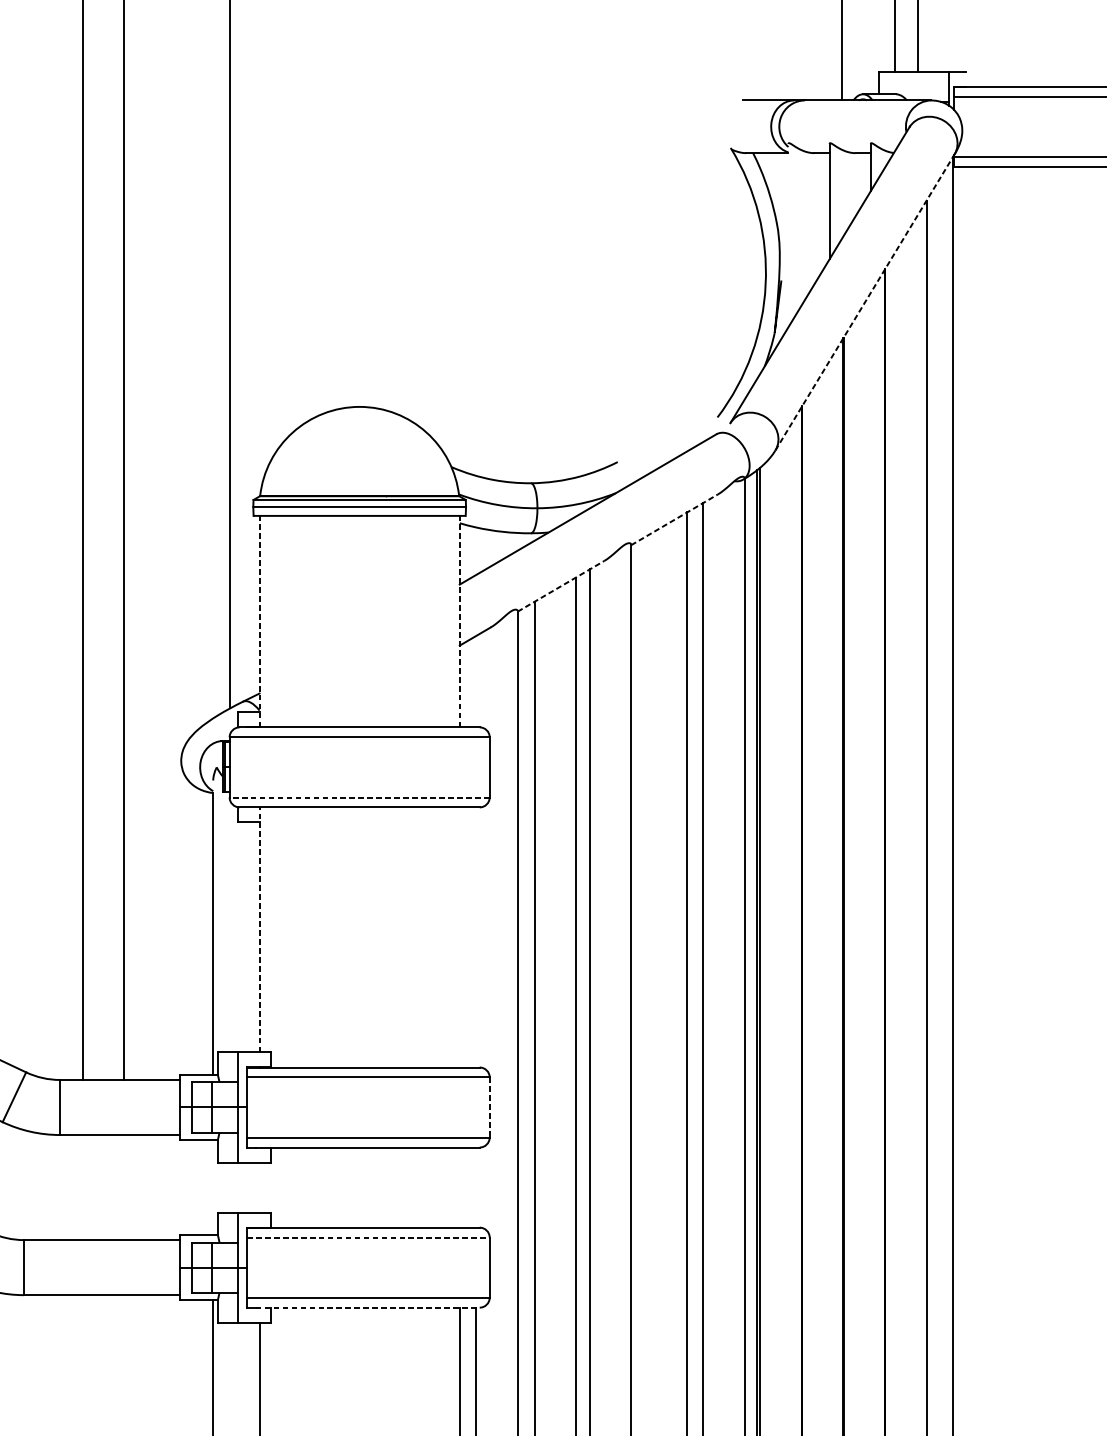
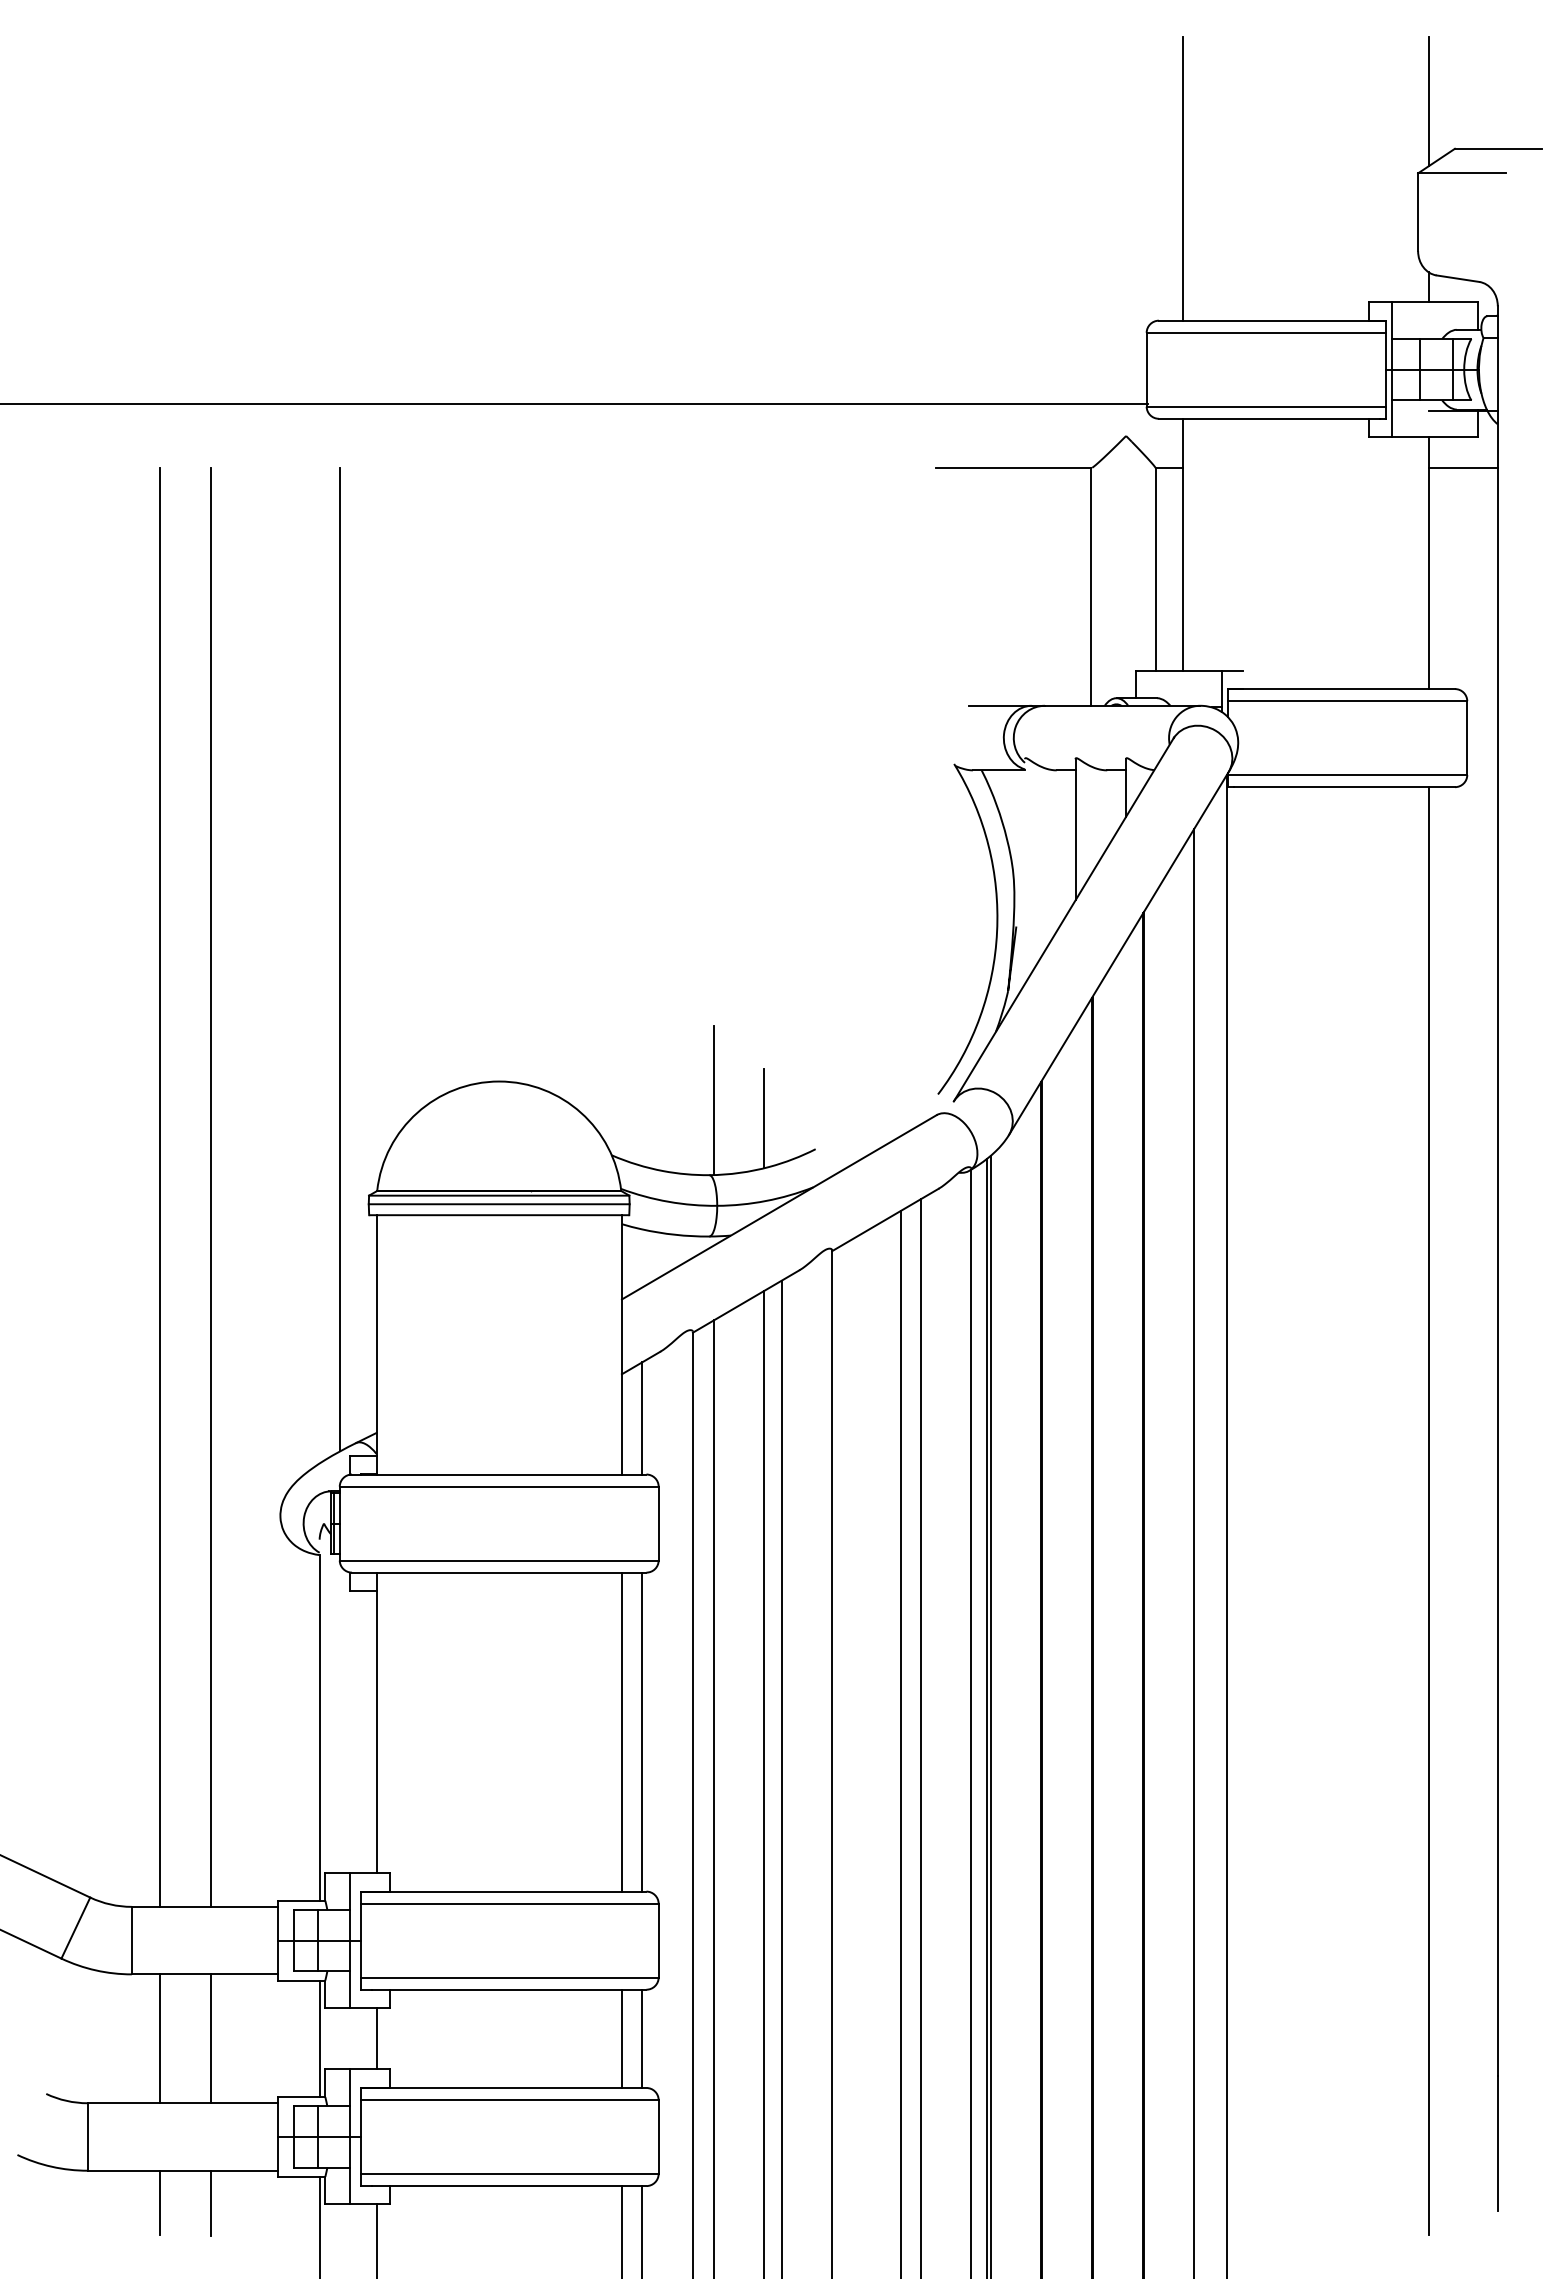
line: (865, 302) -> (1119, 953), dashed -> solid
line: (534, 422) -> (713, 1100), added
line: (576, 437) -> (764, 1118), added
line: (674, 520) -> (885, 1220), dashed -> solid
line: (561, 586) -> (746, 1301), dashed -> solid
line: (259, 621) -> (376, 1344), dashed -> solid
line: (459, 621) -> (621, 1344), dashed -> solid
line: (476, 681) -> (642, 1418), added
line: (359, 797) -> (498, 1560), dashed -> solid
line: (259, 929) -> (376, 1722), dashed -> solid
line: (459, 936) -> (621, 1731), added
line: (476, 936) -> (642, 1731), added
line: (489, 1107) -> (658, 1940), dashed -> solid
line: (83, 1187) -> (160, 2038), added
line: (124, 1187) -> (210, 2038), added
line: (213, 1187) -> (319, 2038), added
line: (259, 1187) -> (376, 2038), added
line: (459, 1187) -> (621, 2038), added
line: (476, 1187) -> (642, 2038), added
line: (368, 1237) -> (509, 2100), dashed -> solid
line: (368, 1308) -> (509, 2186), dashed -> solid
line: (83, 1321) -> (160, 2202), added
line: (124, 1321) -> (210, 2202), added

